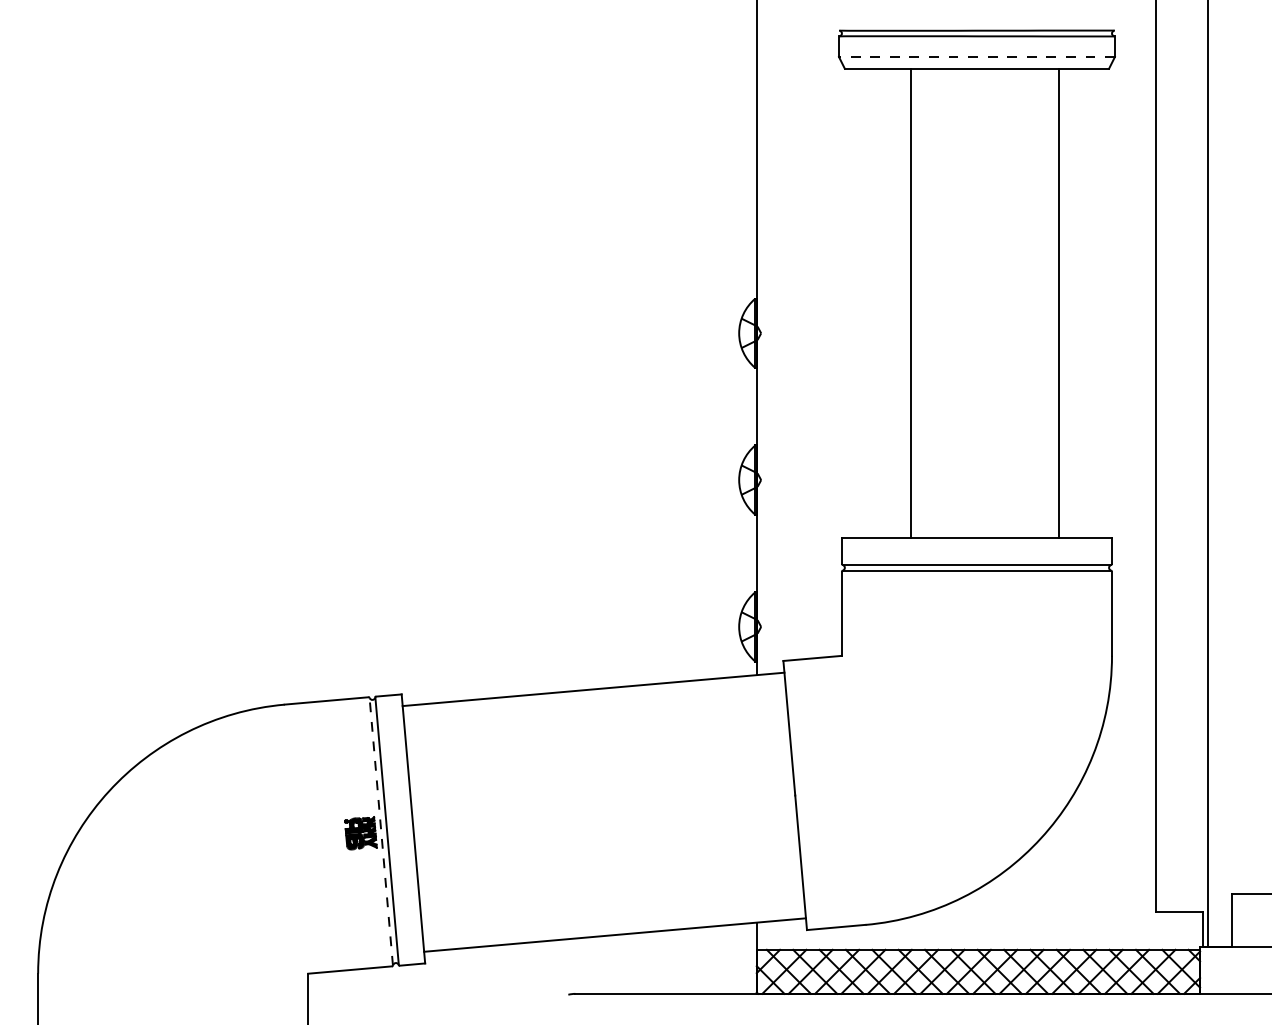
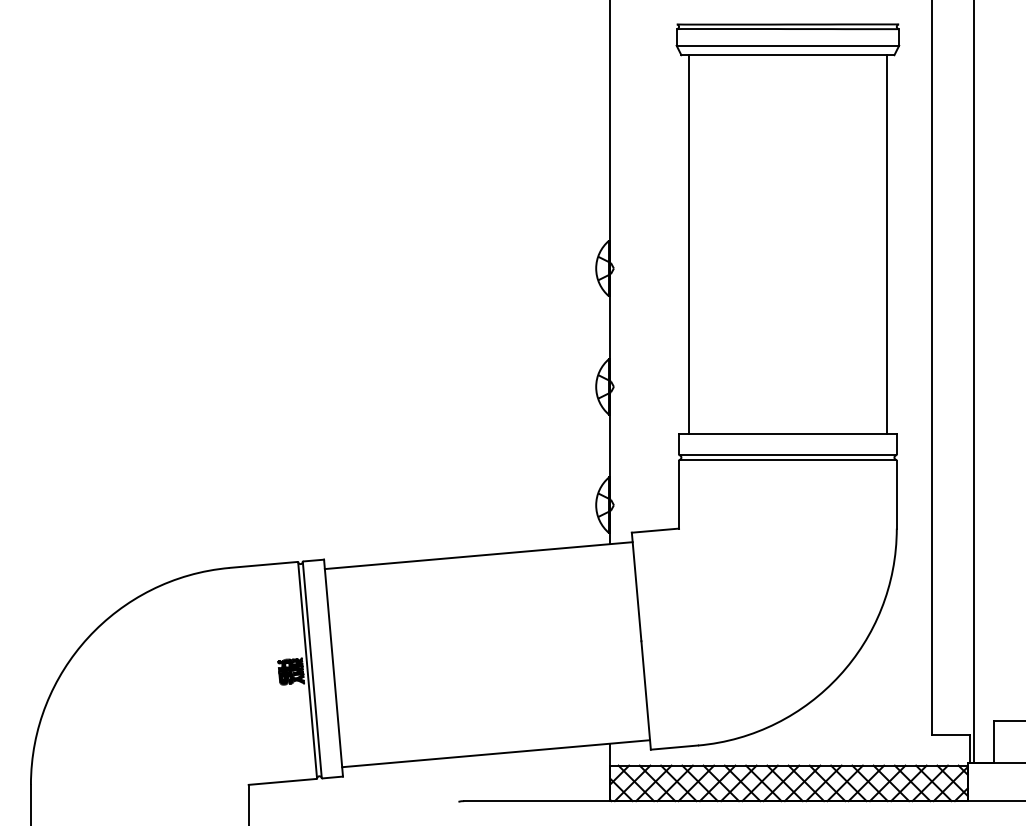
line: (976, 57) -> (787, 46), dashed -> solid
line: (910, 303) -> (688, 244), moved
line: (1059, 303) -> (887, 244), moved
line: (381, 831) -> (307, 670), dashed -> solid

